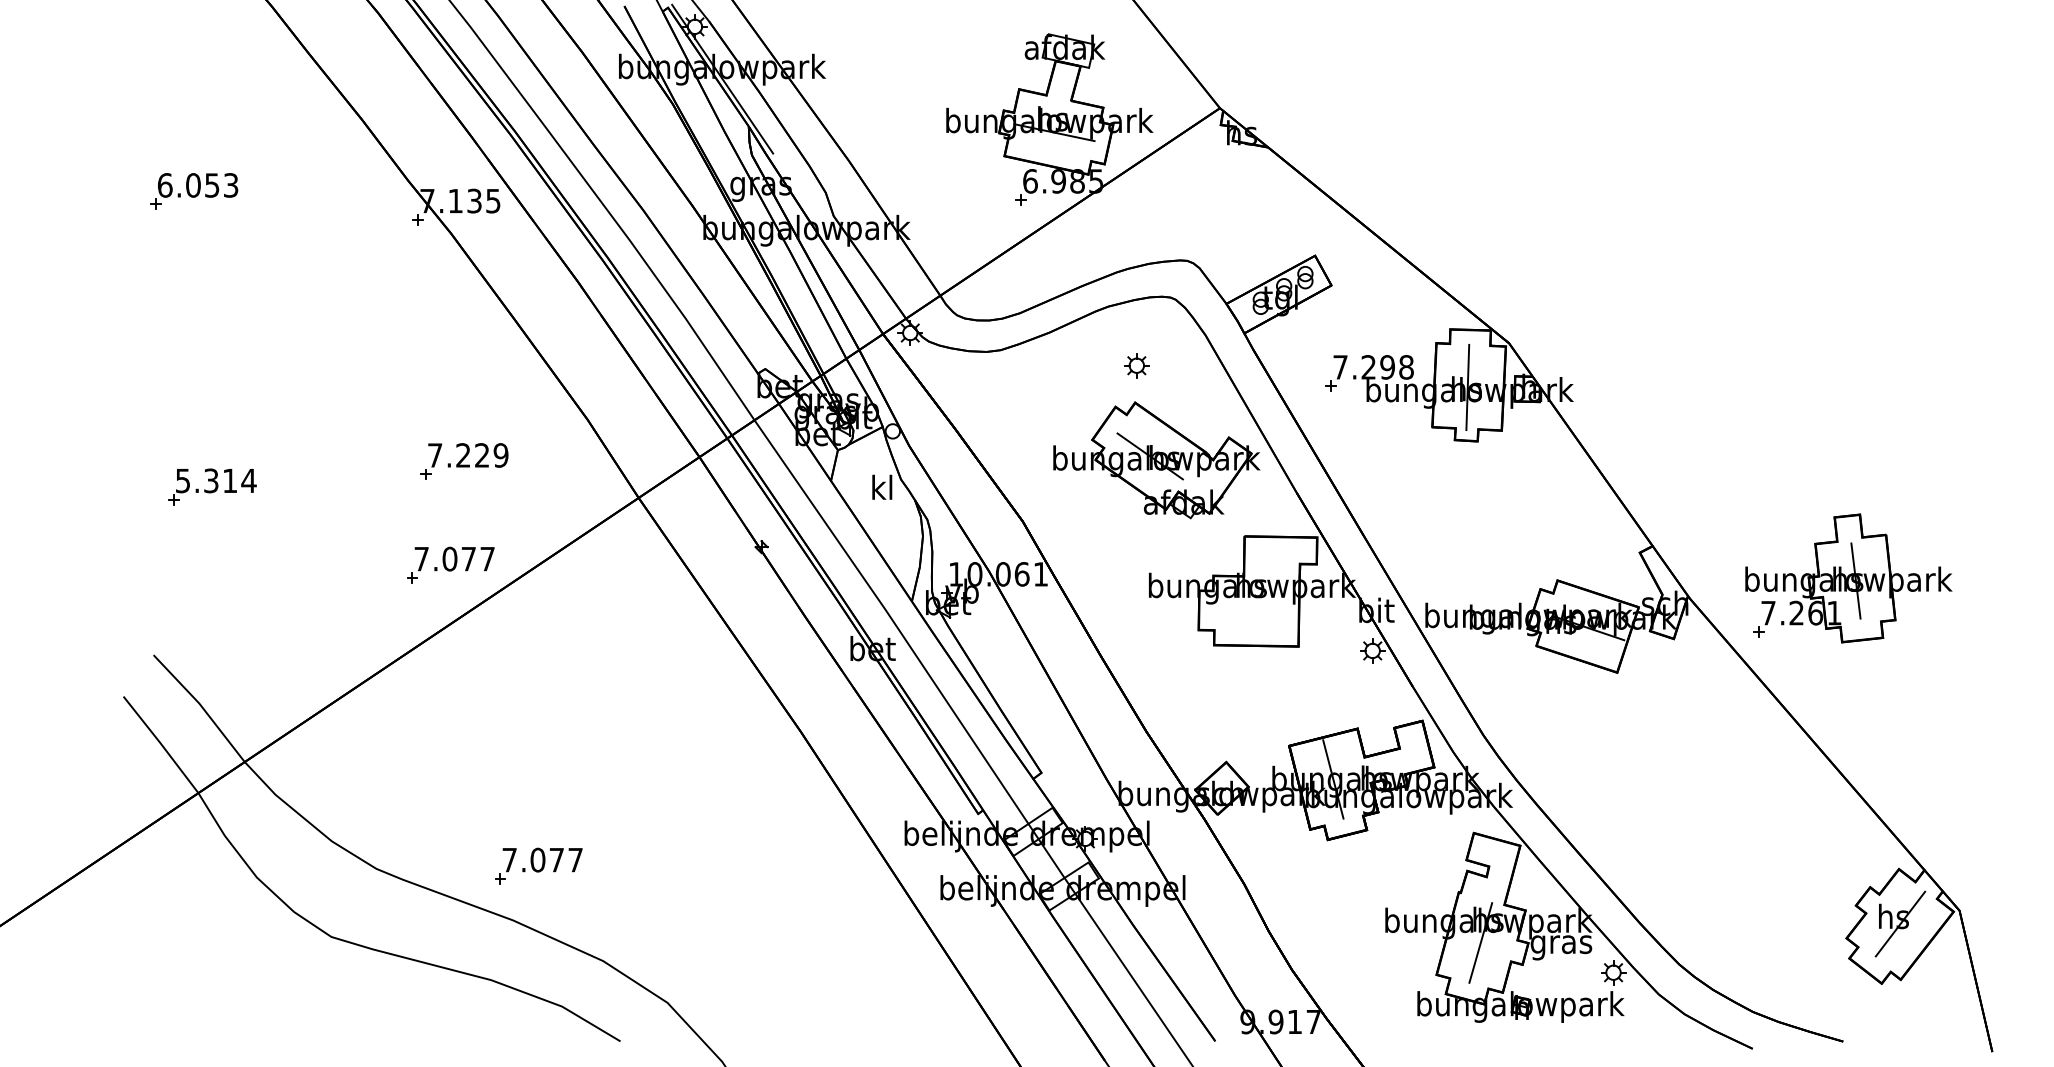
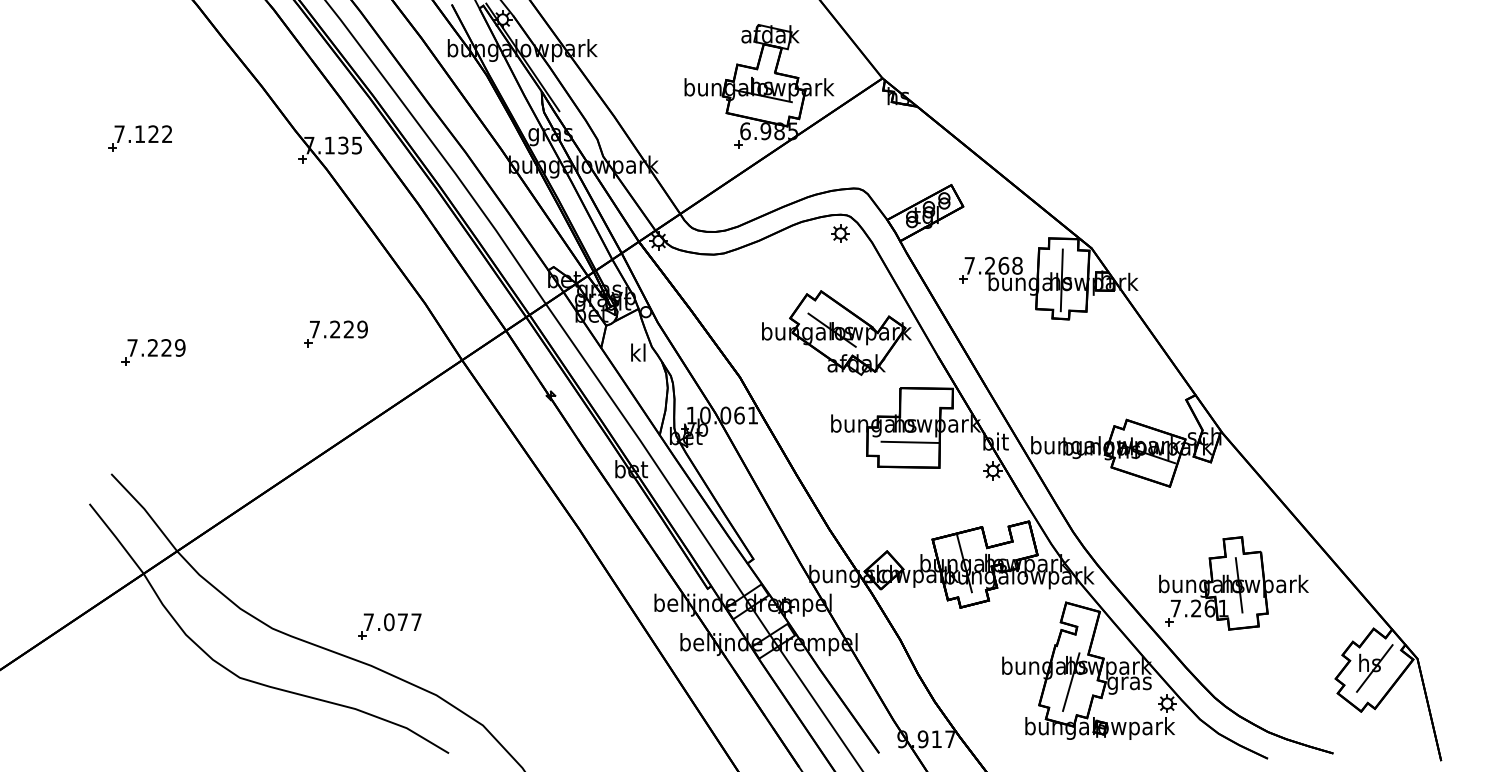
text: (197, 185) -> (143, 134), 6.053 -> 7.122
part: (1136, 365) -> (840, 233), moved
text: (1387, 367) -> (1003, 265), 7.298 -> 7.268
text: (216, 480) -> (156, 347), 5.314 -> 7.229
part: (450, 564) -> (326, 408), removed
part: (1848, 578) -> (1233, 583), moved
line: (1257, 611) -> (909, 442), added

